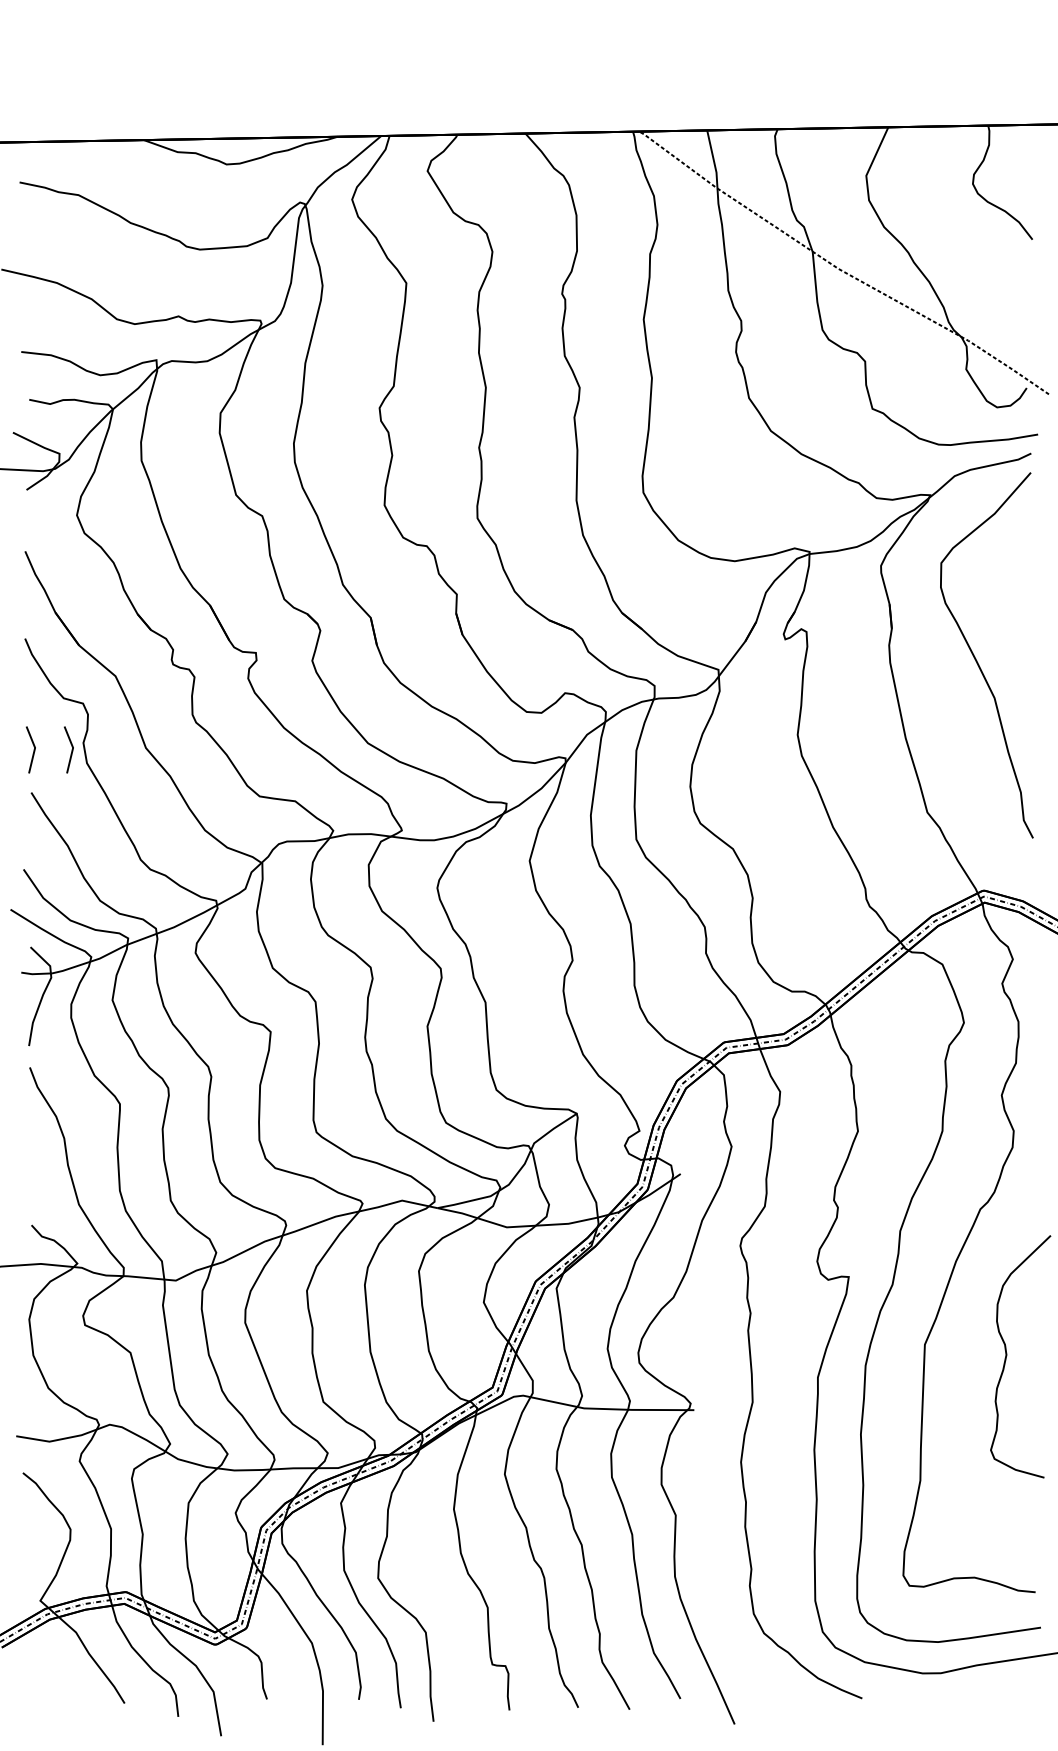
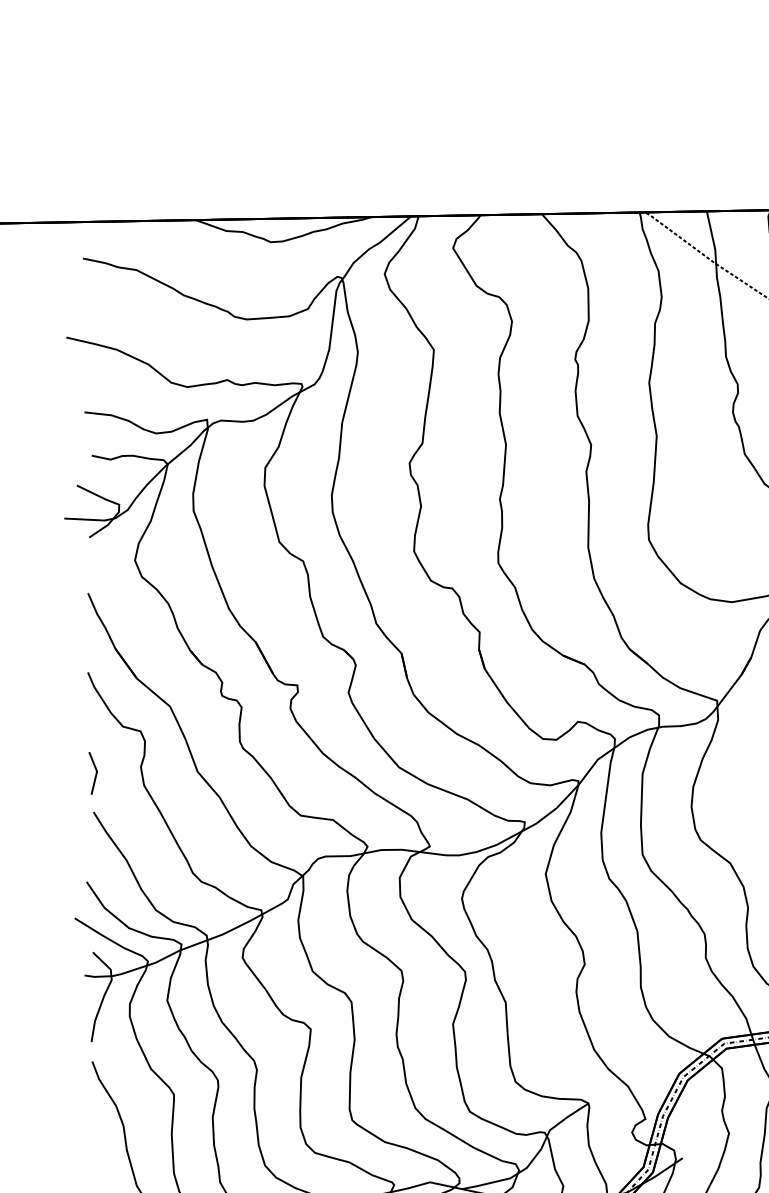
line: (71, 749) -> (130, 773), removed

